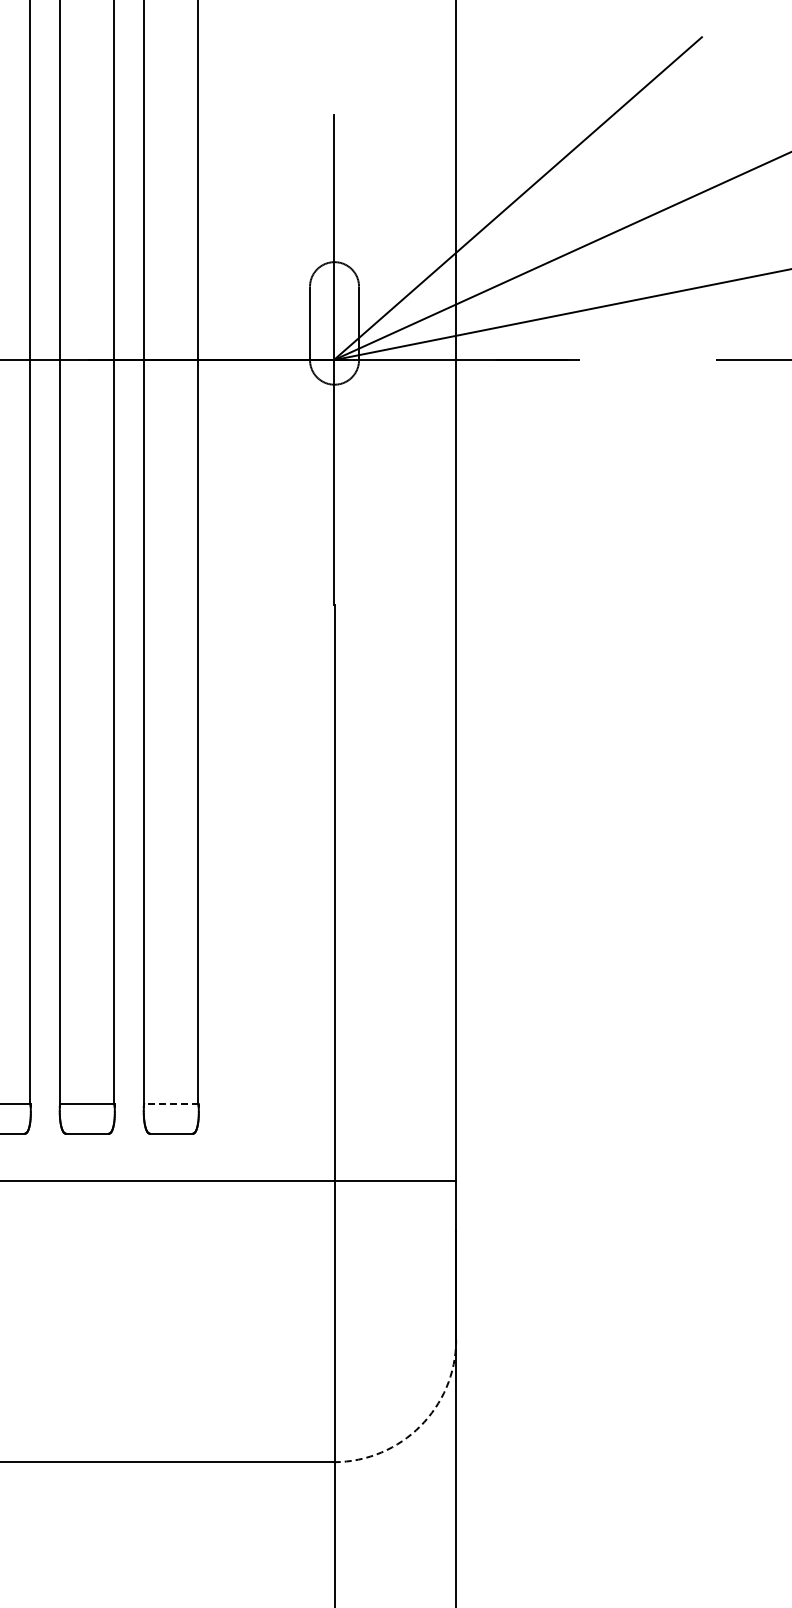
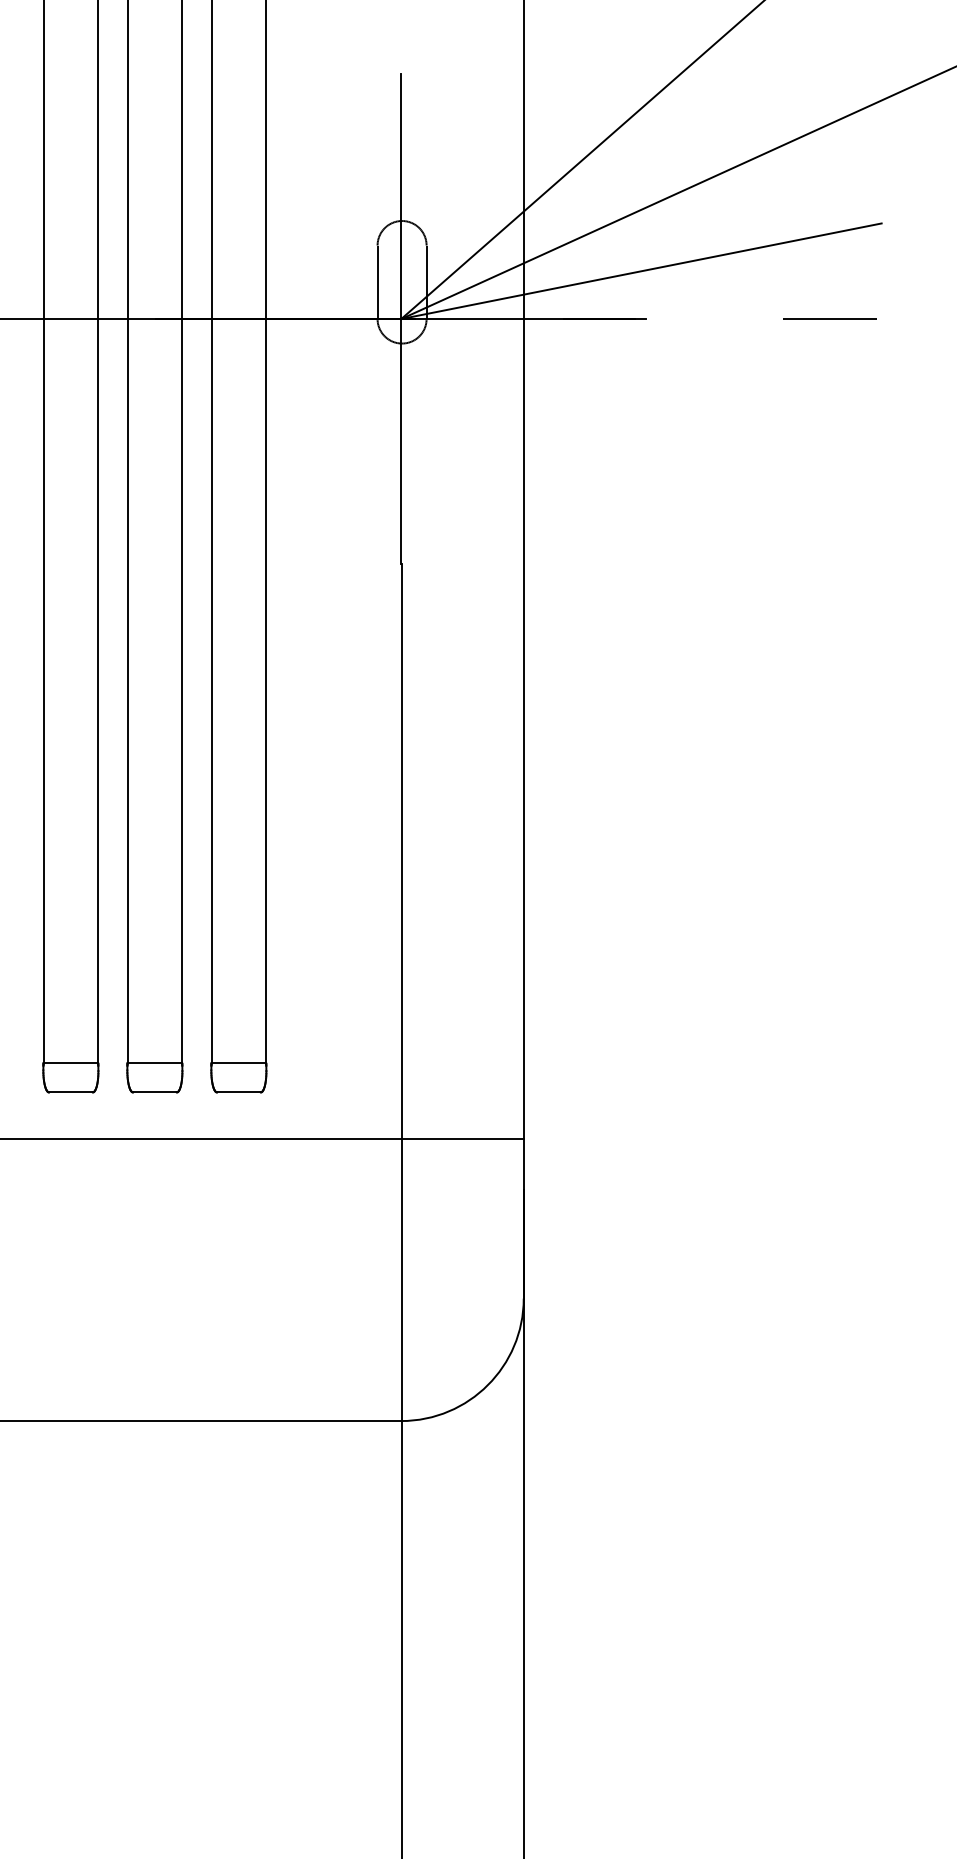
line: (170, 1103) -> (238, 1062), dashed -> solid
arc: (419, 1426) -> (487, 1385), dashed -> solid

